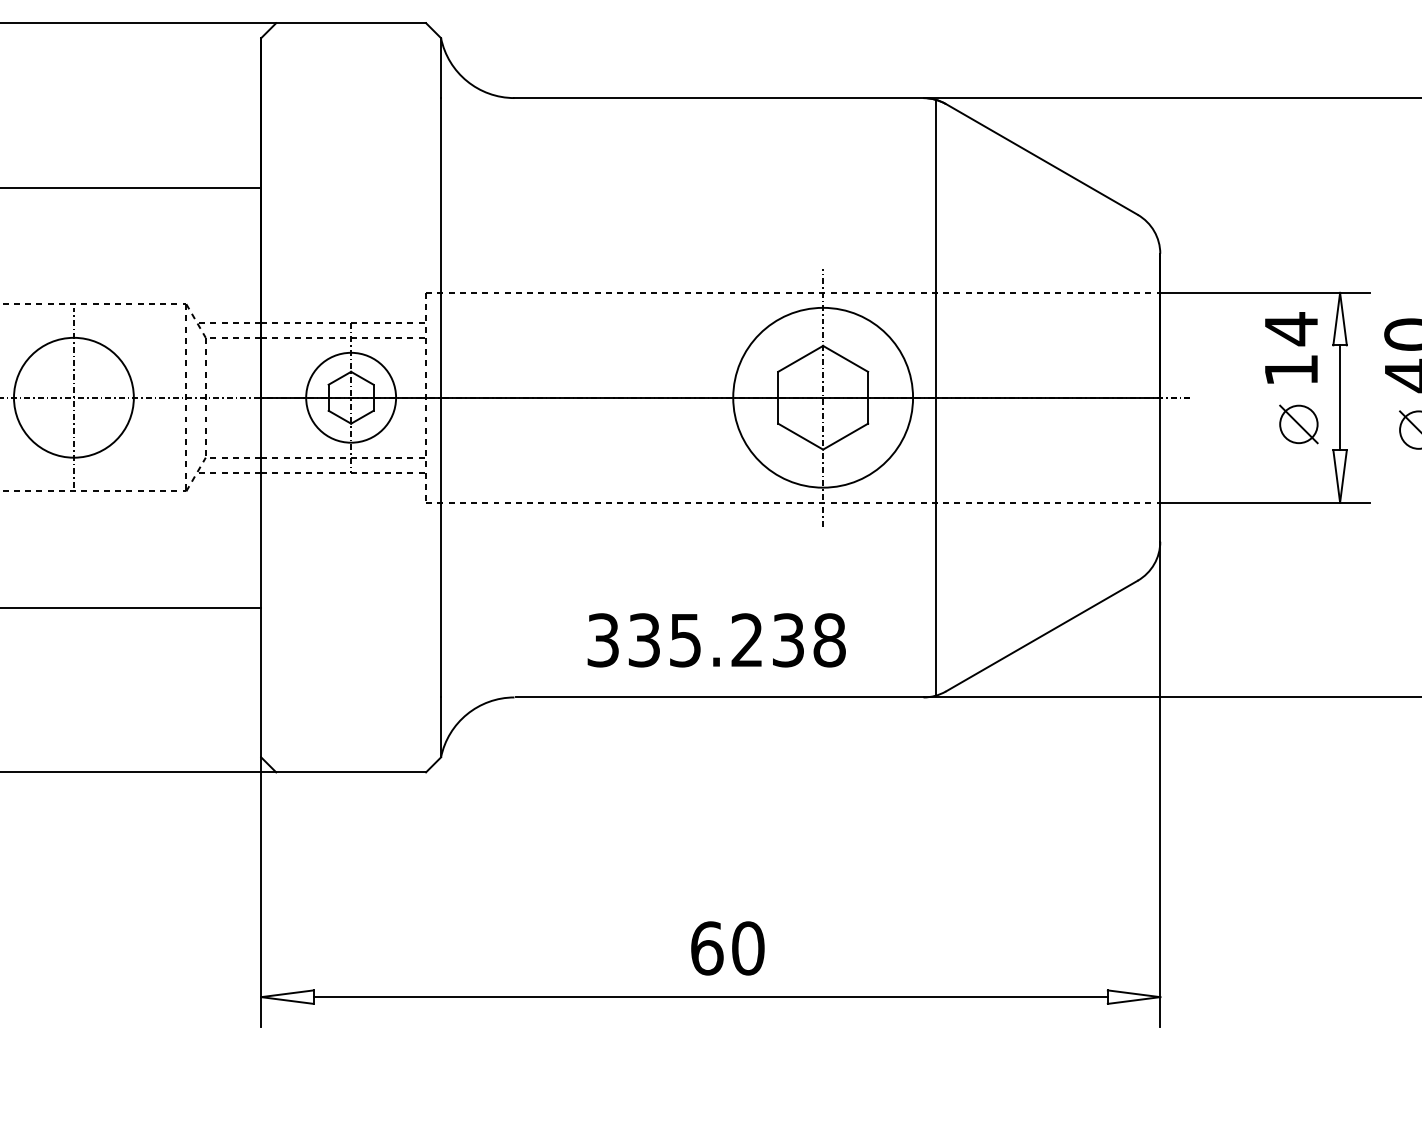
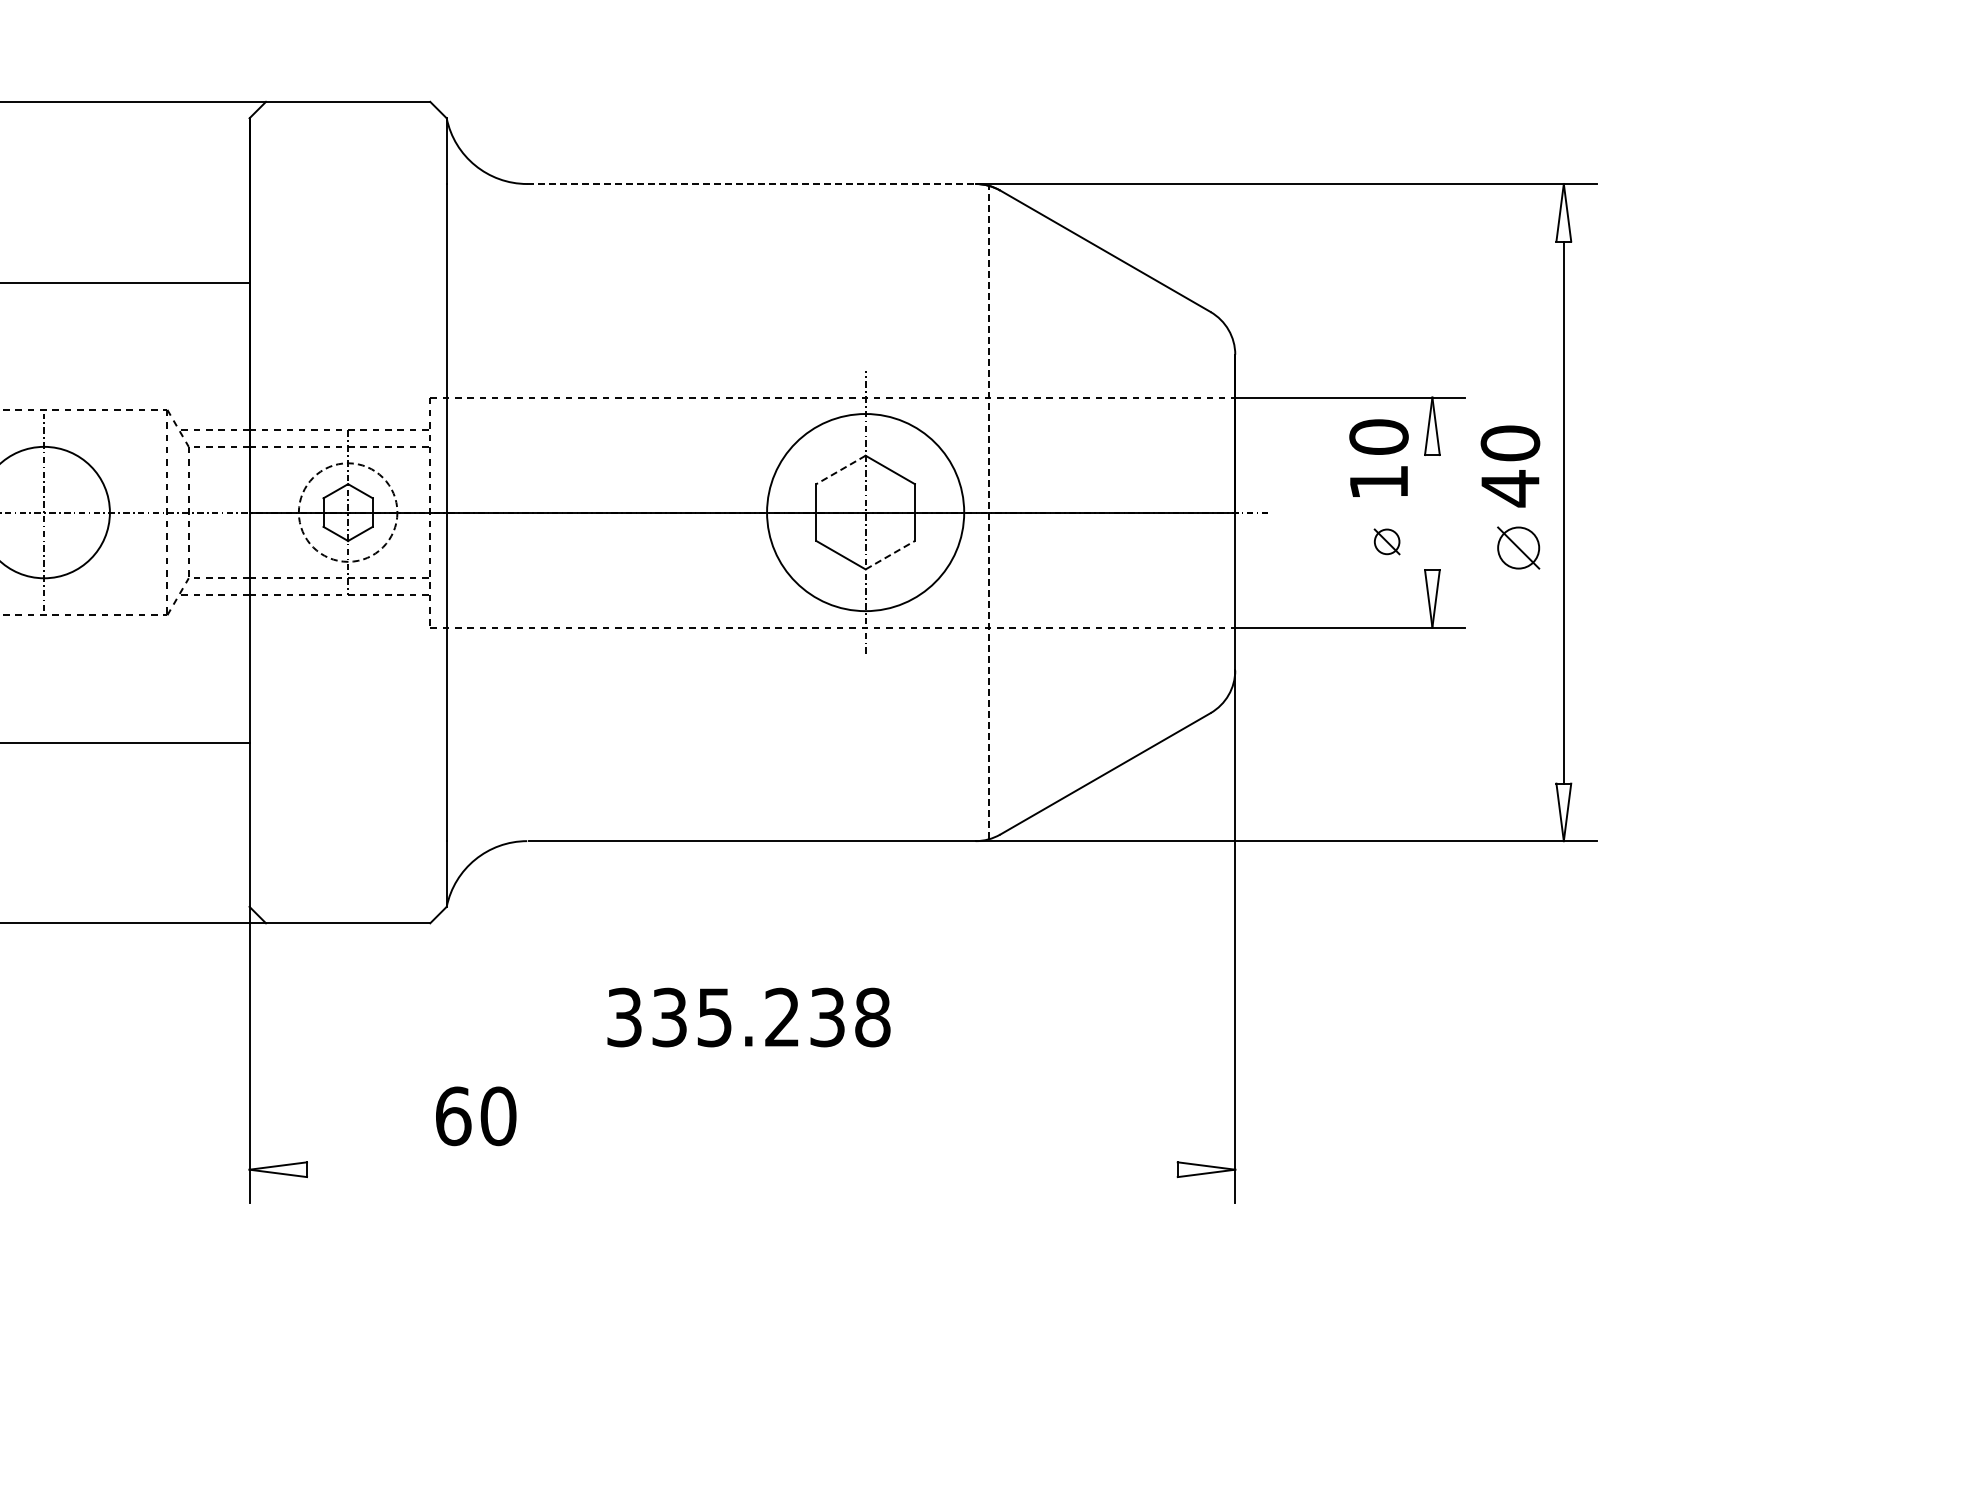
line: (719, 98) -> (751, 184), solid -> dashed
text: (1290, 329) -> (1378, 437), 14 -> 10
line: (800, 359) -> (840, 470), solid -> dashed
circle: (350, 397) -> (347, 512), solid -> dashed
line: (935, 397) -> (988, 512), solid -> dashed
line: (1340, 397) -> (1432, 512), removed
part: (1298, 424) -> (1386, 541), size x0.6
line: (845, 436) -> (890, 554), solid -> dashed
text: (716, 640) -> (748, 1017), moved
text: (728, 948) -> (476, 1116), moved
line: (710, 996) -> (742, 1169), removed

